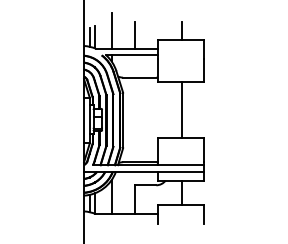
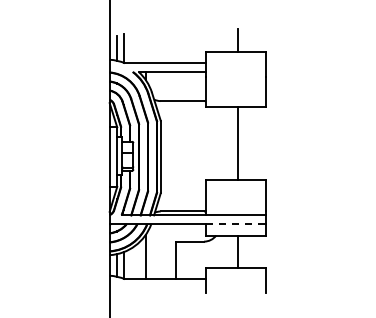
line: (111, 30) -> (145, 39), removed
line: (134, 35) -> (175, 46), removed
line: (181, 172) -> (236, 224), solid -> dashed

